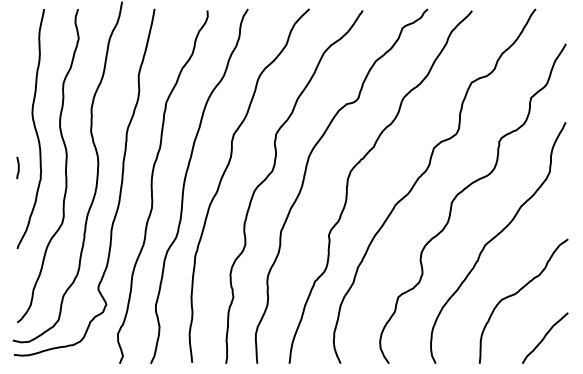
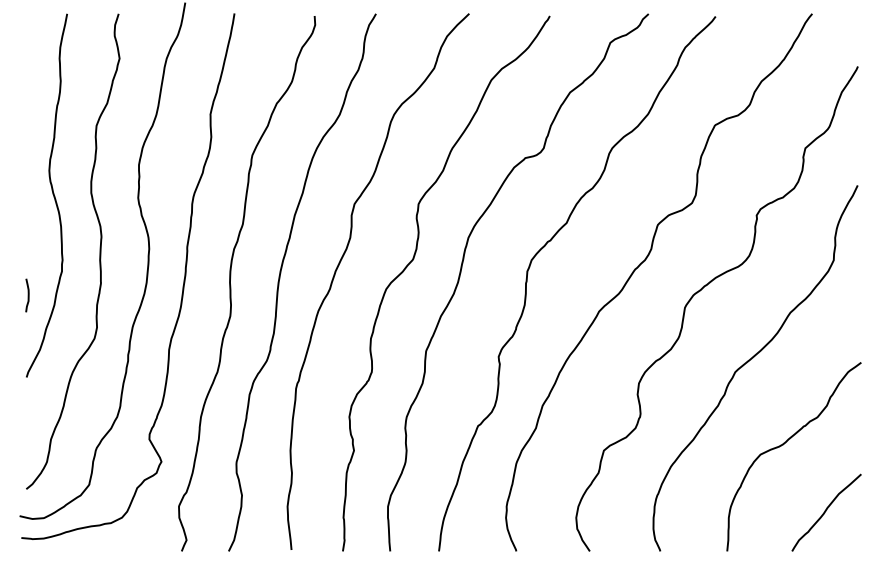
line: (17, 167) -> (26, 294), moved

